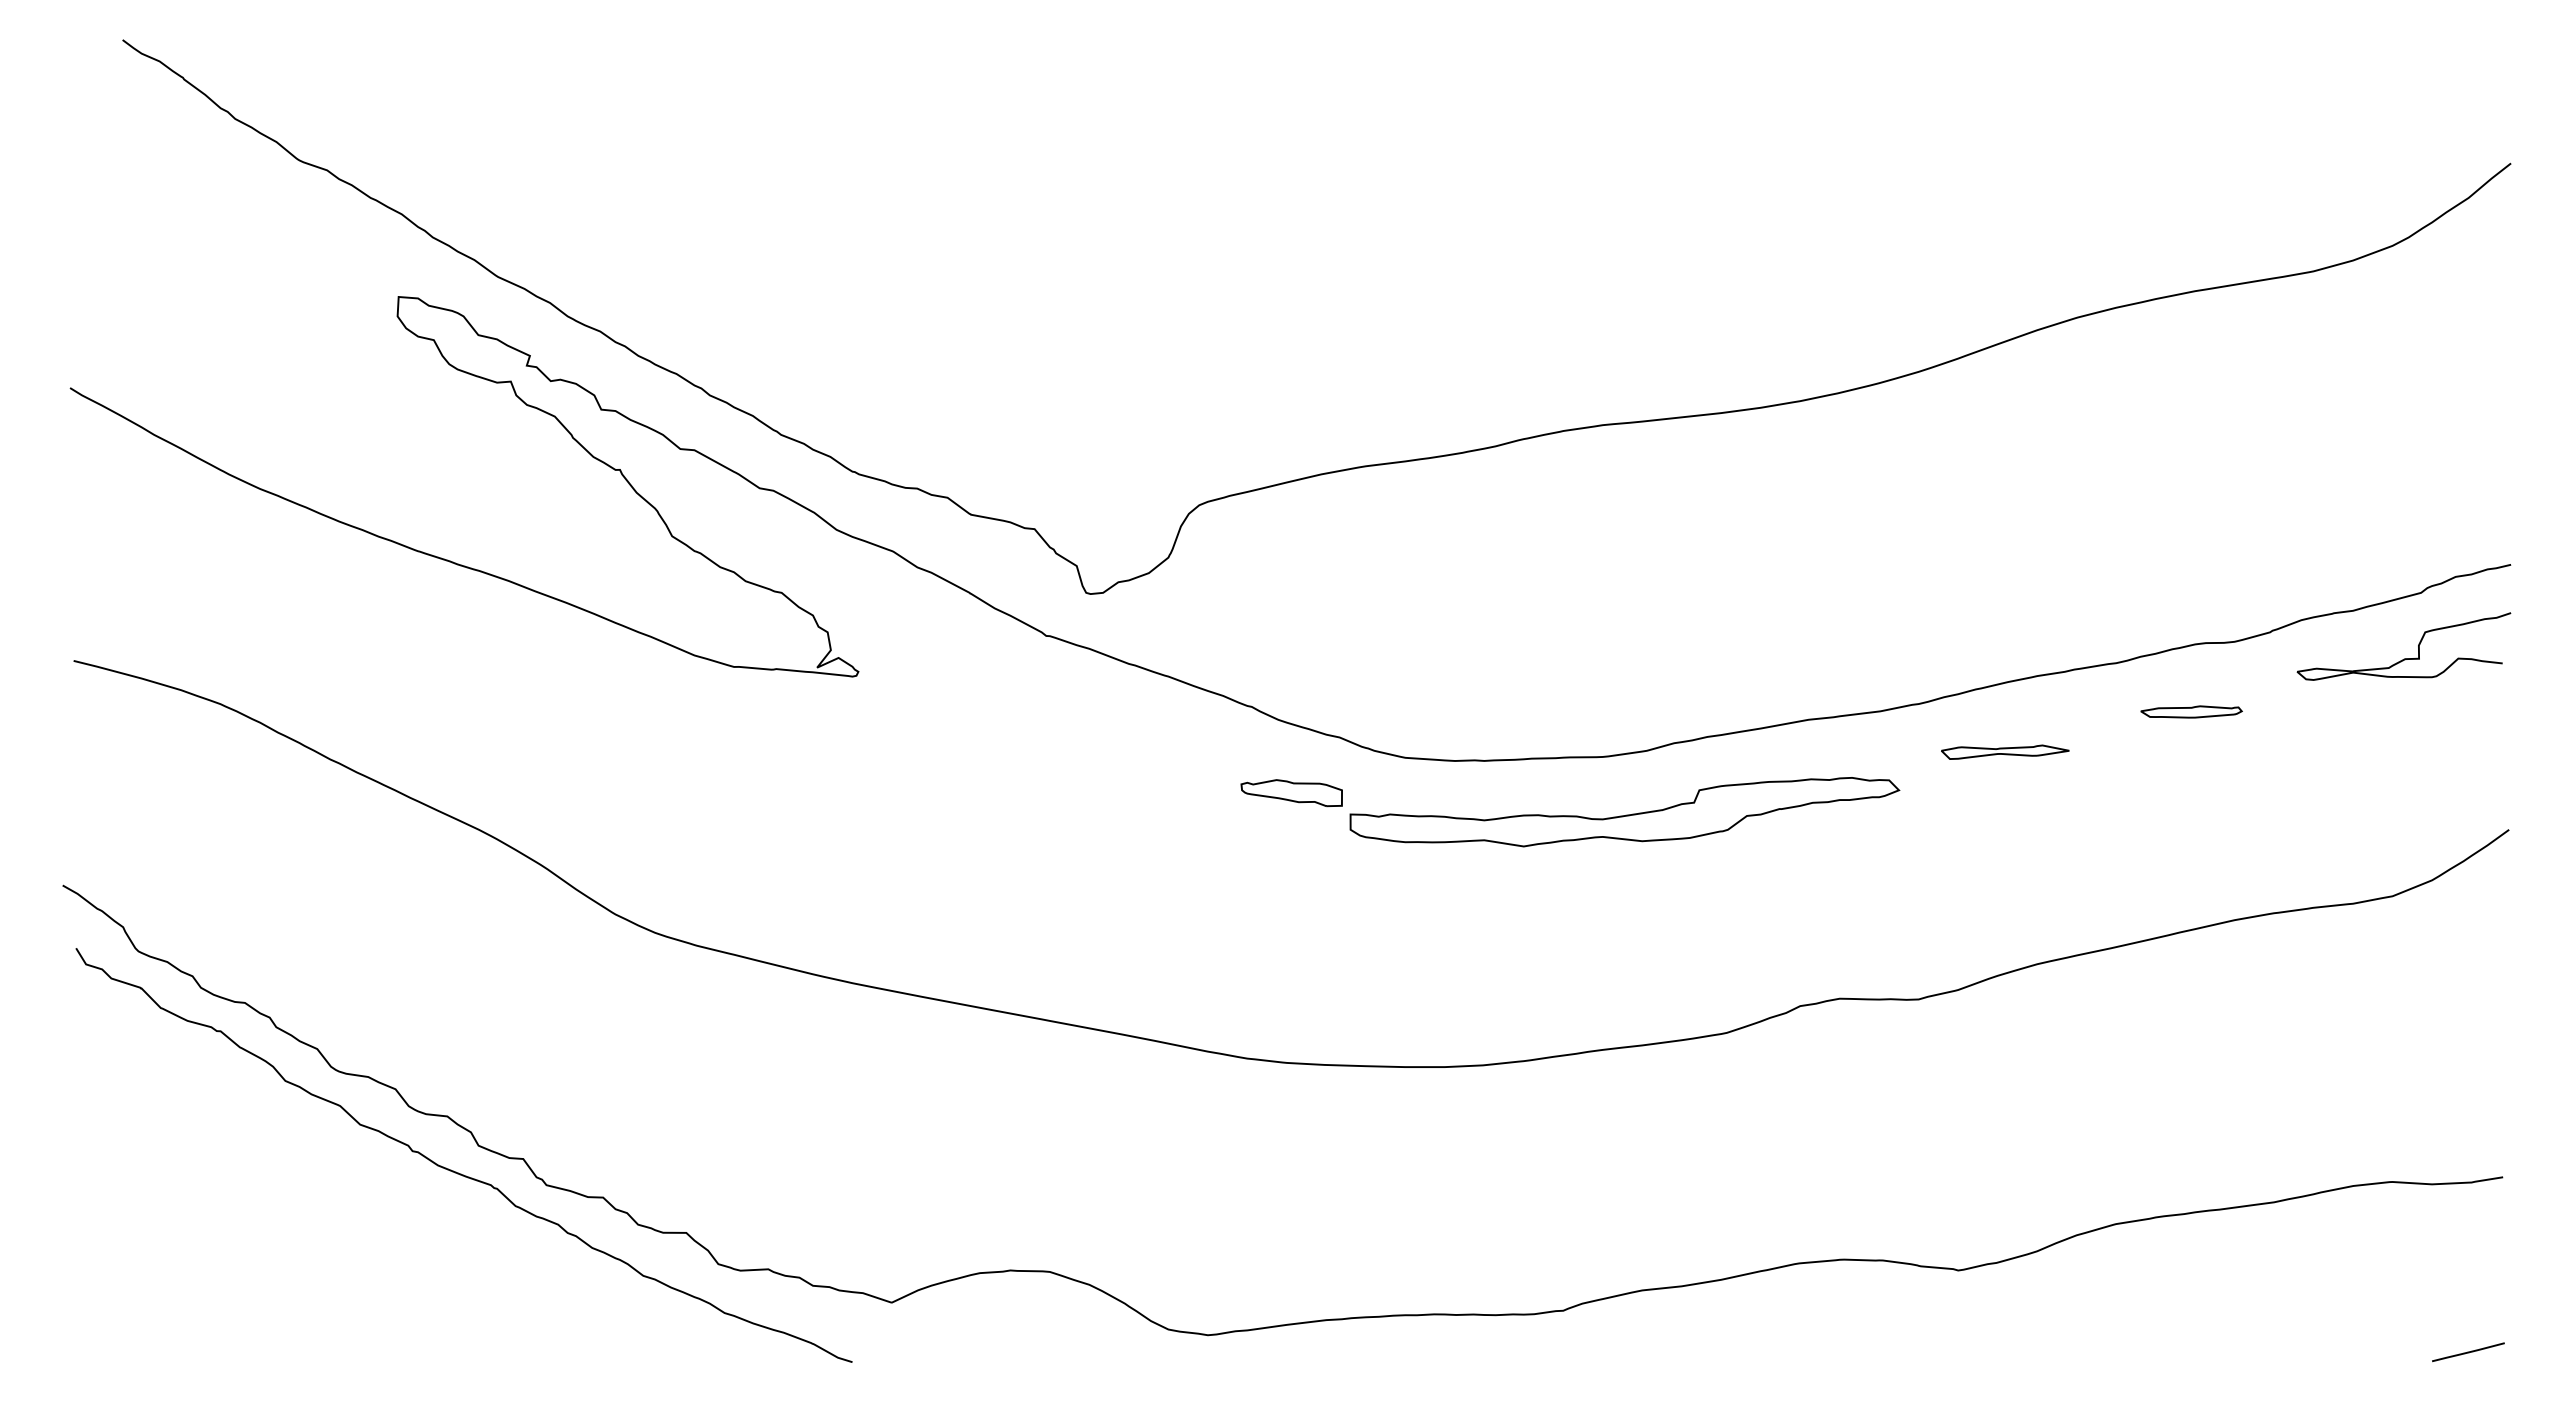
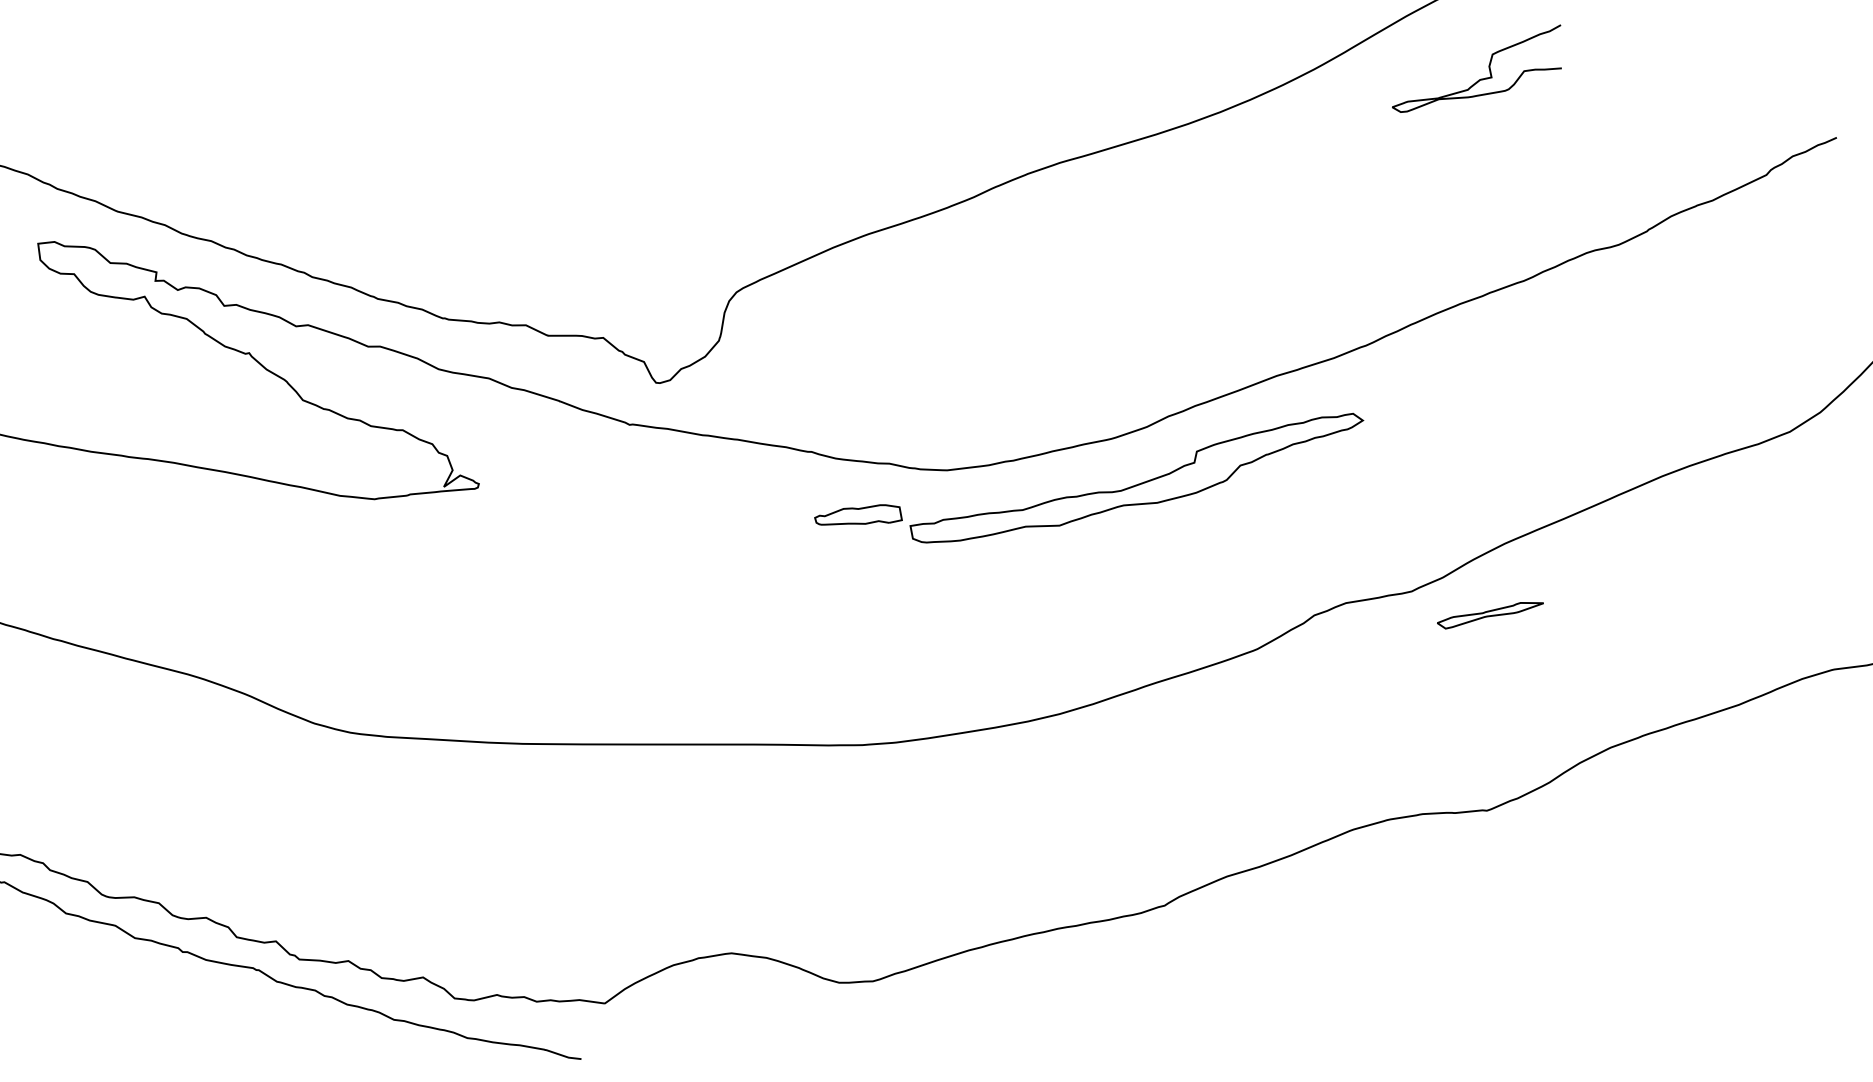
curve: (2404, 658) -> (1479, 79), moved
part: (2191, 711) -> (1593, 309), removed
part: (2005, 751) -> (1490, 613), moved

